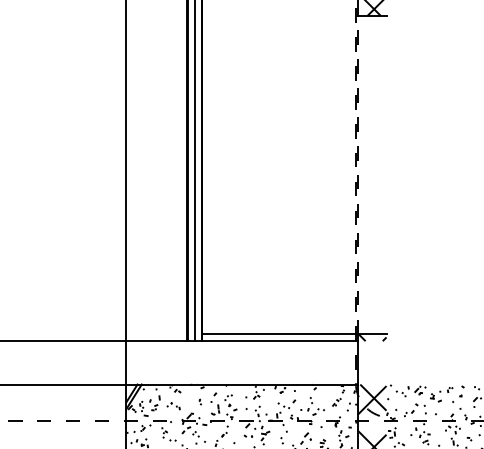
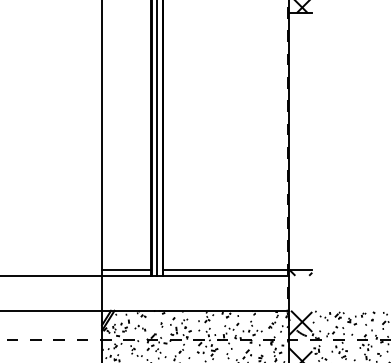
line: (357, 173) -> (288, 140), dashed -> solid
line: (156, 333) -> (126, 269), added

